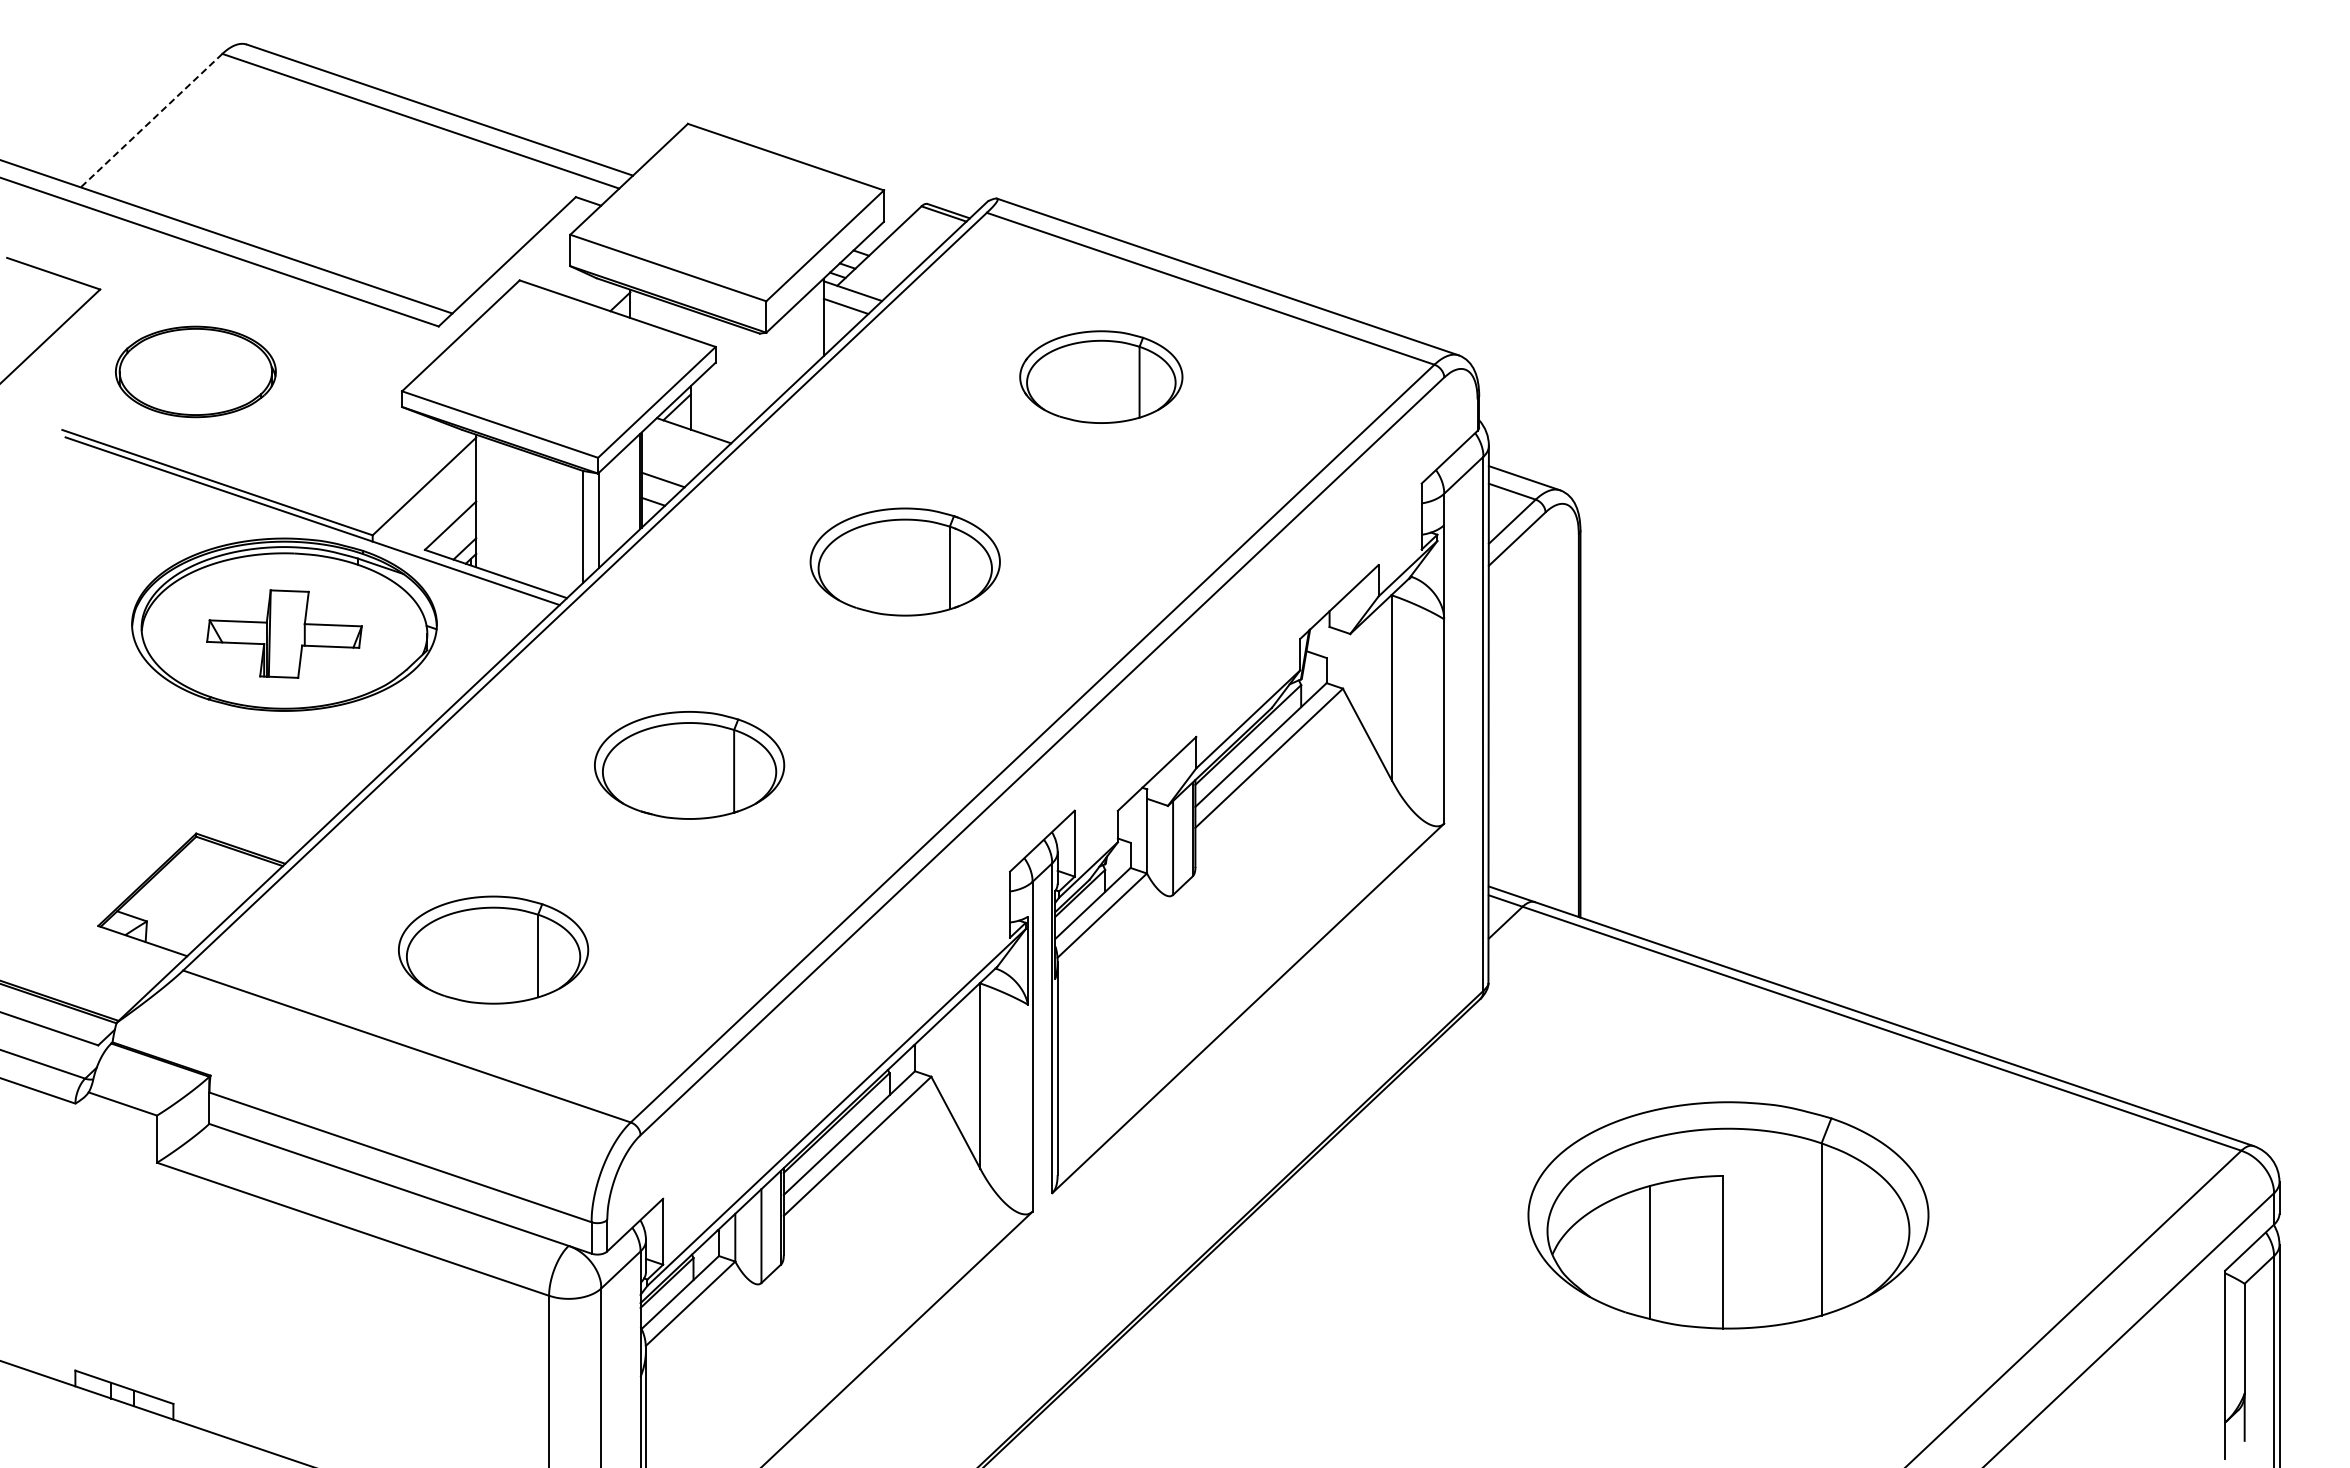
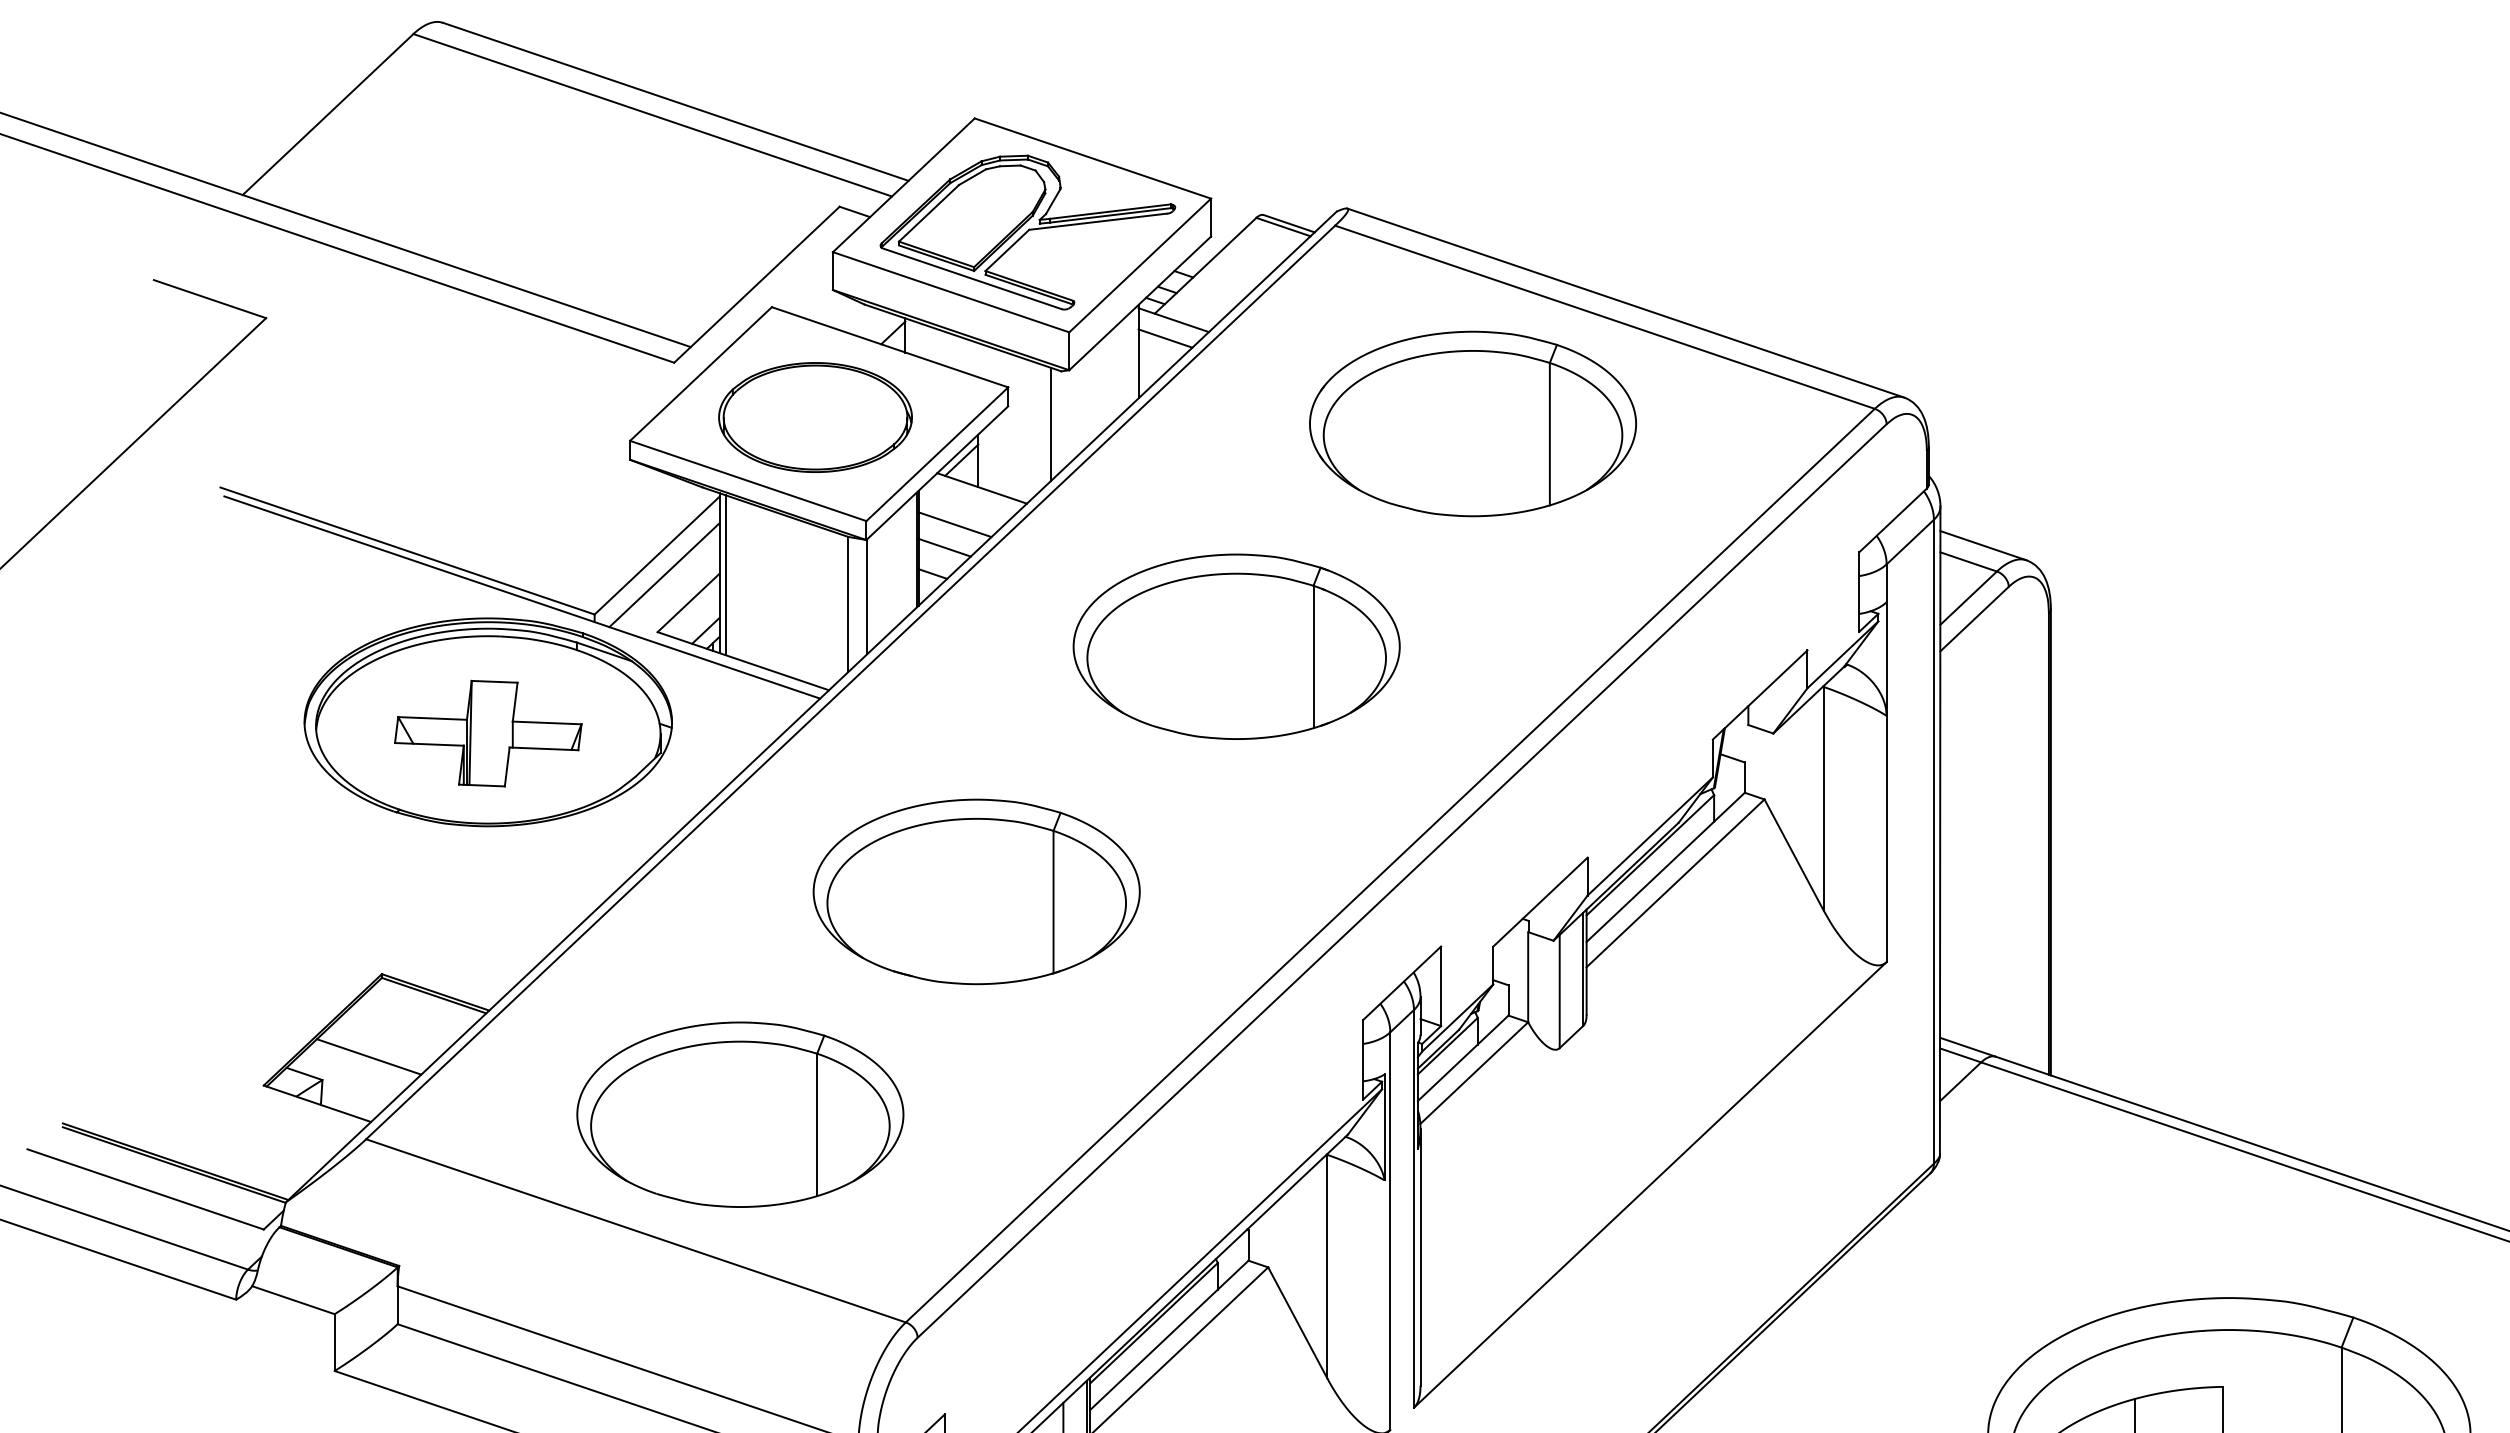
line: (151, 120) -> (327, 114), dashed -> solid
part: (732, 218) -> (1028, 232), added
part: (195, 371) -> (815, 417), moved
part: (1101, 376) -> (1473, 423), size x1.67
line: (751, 377) -> (1051, 424), added
line: (671, 460) -> (954, 524), added
line: (430, 502) -> (664, 574), added
line: (481, 502) -> (725, 574), added
part: (905, 561) -> (1237, 646), size x1.43
part: (689, 765) -> (976, 892), size x1.43
line: (185, 901) -> (368, 1056), added
part: (493, 949) -> (740, 1113), size x1.43

